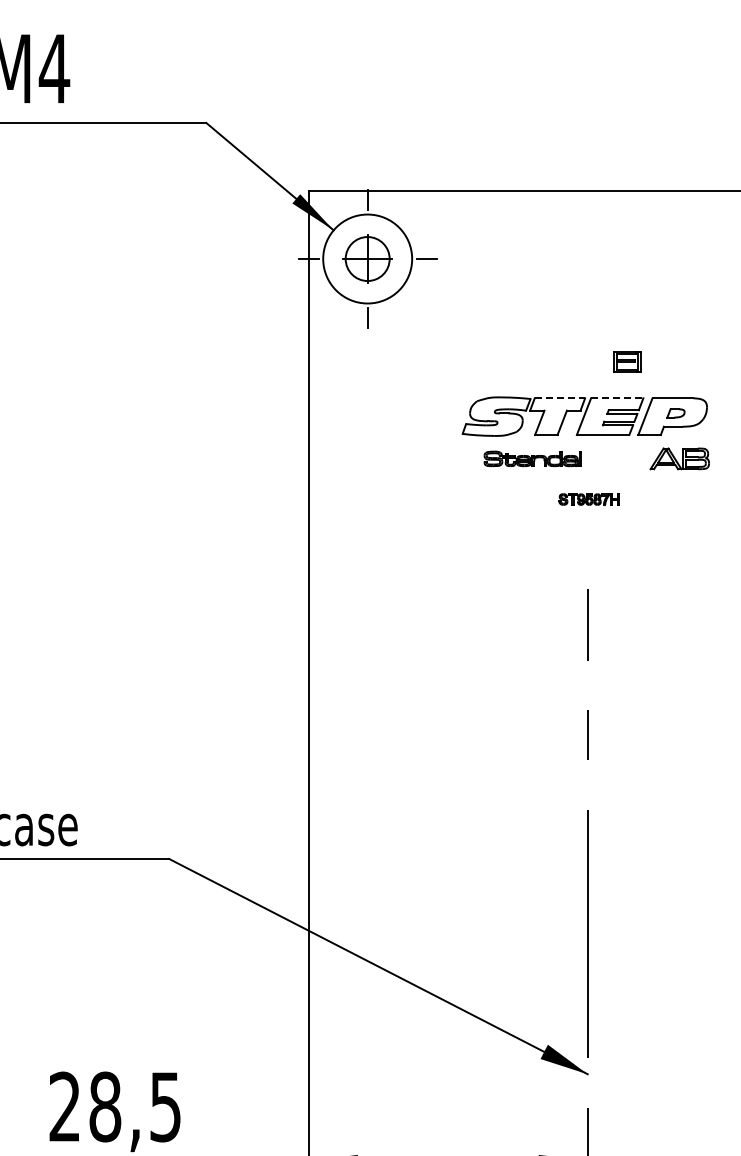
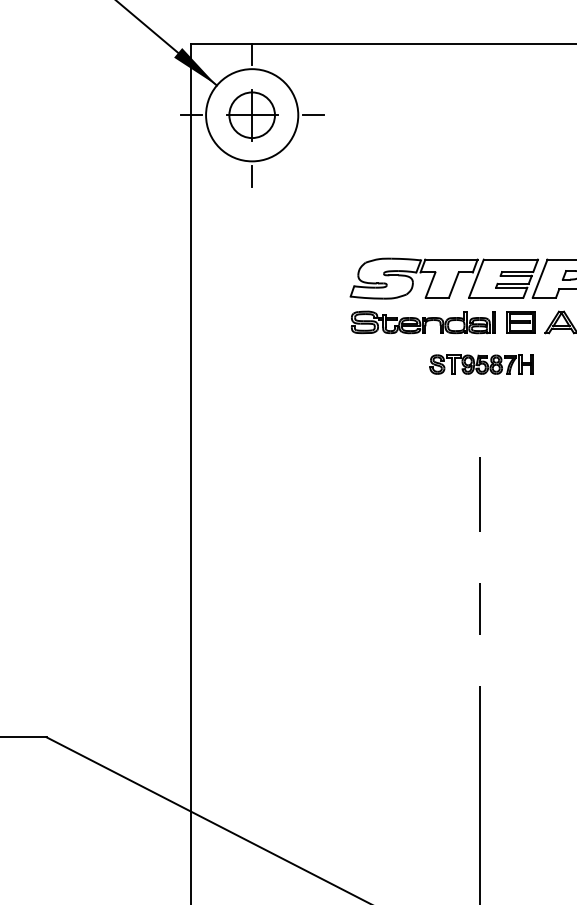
part: (627, 361) -> (521, 322), moved
line: (560, 398) -> (452, 259), dashed -> solid
line: (617, 398) -> (511, 259), dashed -> solid
part: (532, 458) -> (423, 322), size x1.43
part: (588, 499) -> (481, 364), size x1.67

